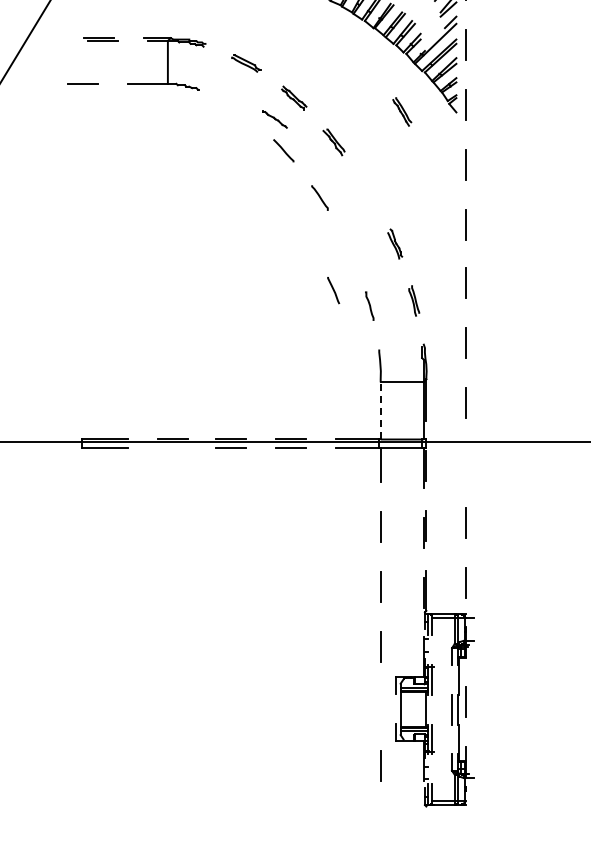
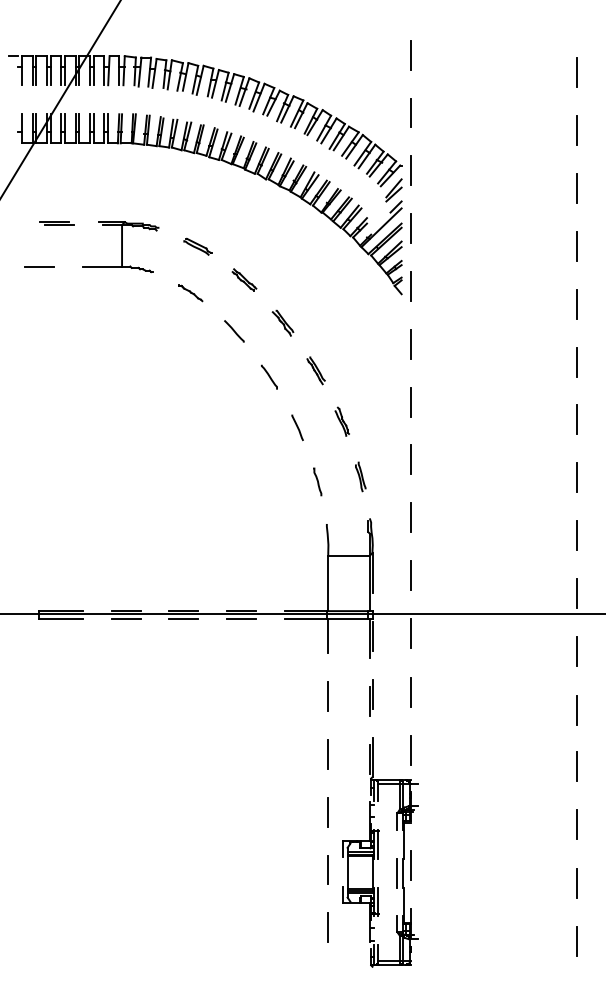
part: (401, 111) -> (315, 370), moved
line: (274, 119) -> (190, 293), moved
line: (333, 290) -> (297, 427), moved
line: (380, 410) -> (328, 583), dashed -> solid
line: (172, 448) -> (126, 619), added
line: (466, 462) -> (411, 633), added
line: (380, 706) -> (328, 869), added

